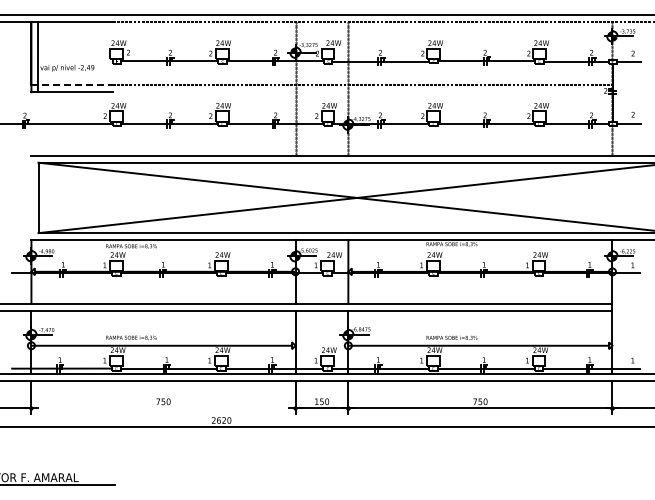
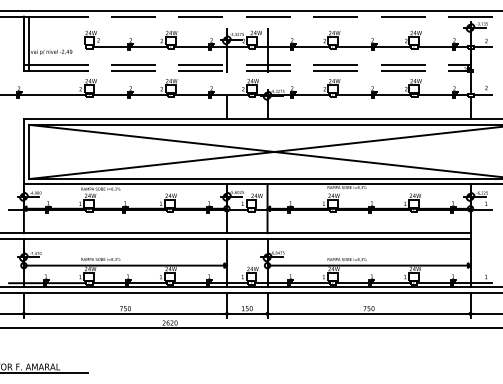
line: (72, 85) -> (55, 65), dashed -> solid
line: (362, 92) -> (278, 70), added
line: (31, 197) -> (23, 151), added
line: (163, 408) -> (125, 313), added

